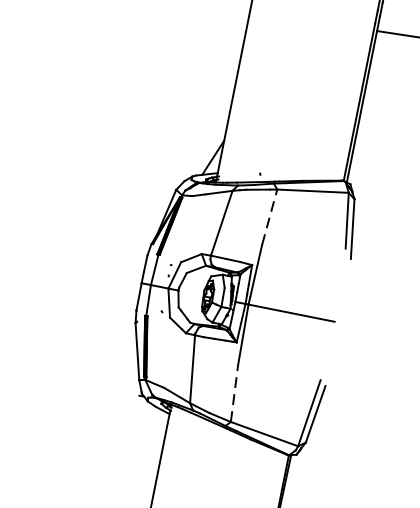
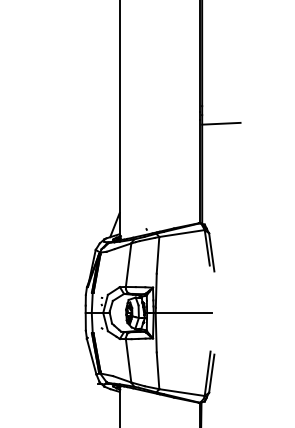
line: (270, 216) -> (158, 254), dashed -> solid
line: (235, 393) -> (158, 370), dashed -> solid

